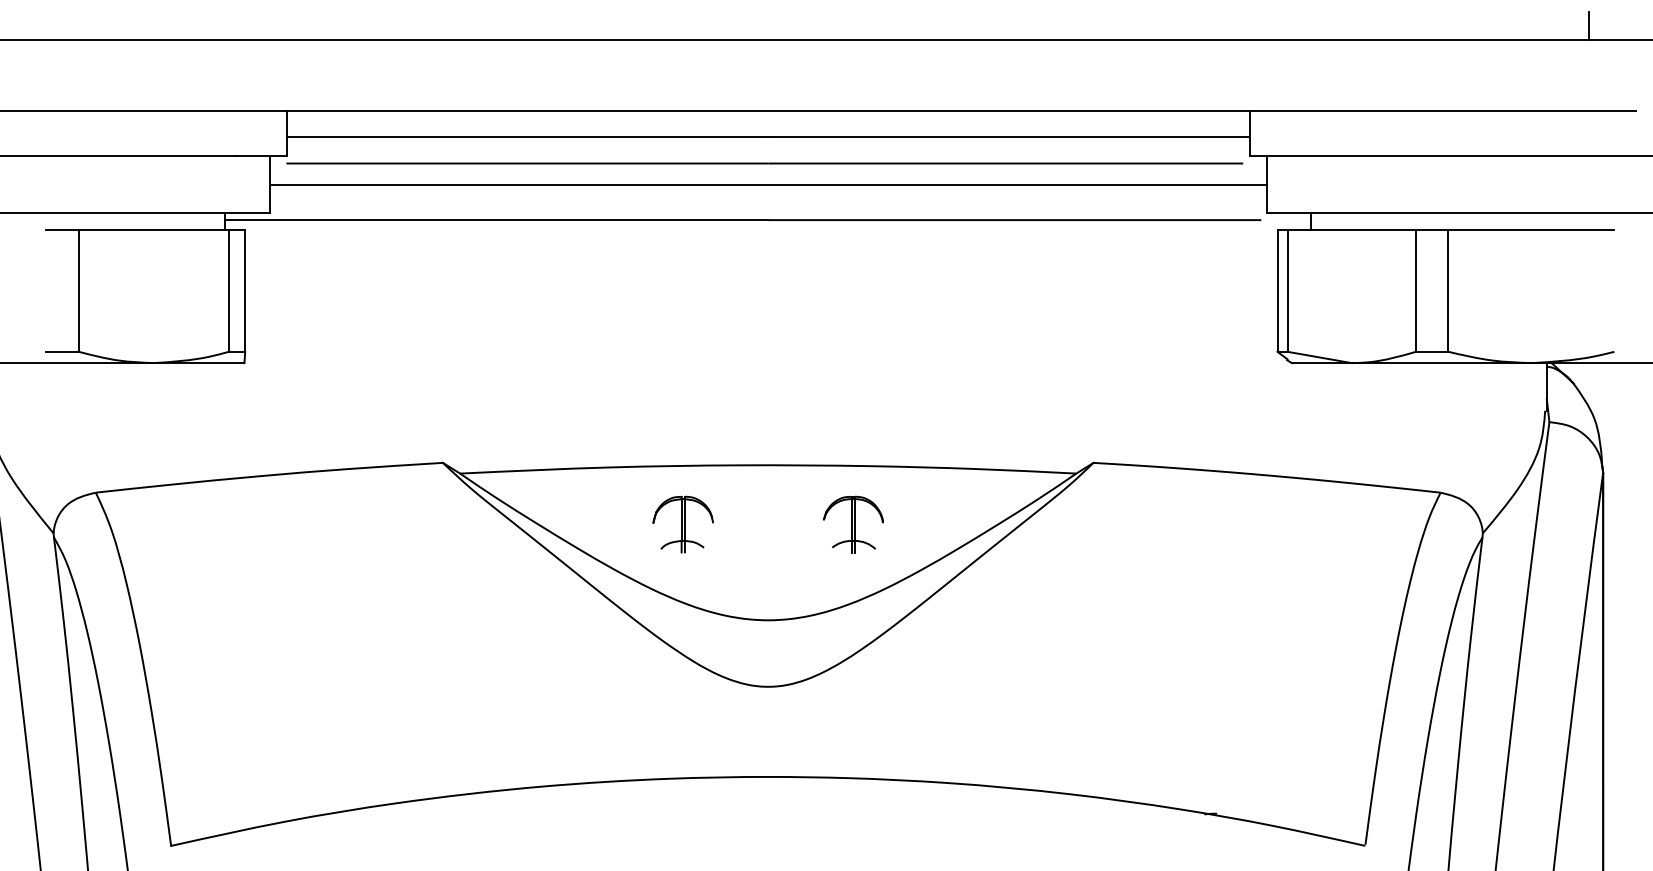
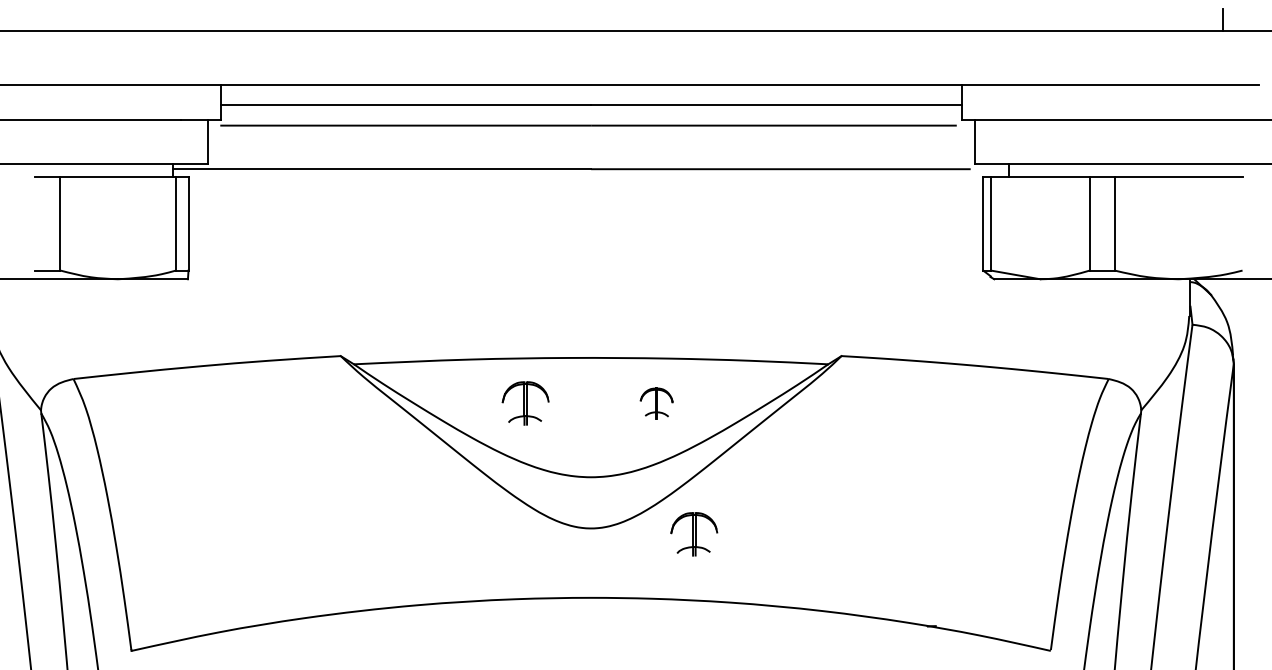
line: (767, 184) -> (590, 141), removed
part: (852, 524) -> (656, 403), size x0.7
part: (901, 694) -> (693, 534), added

